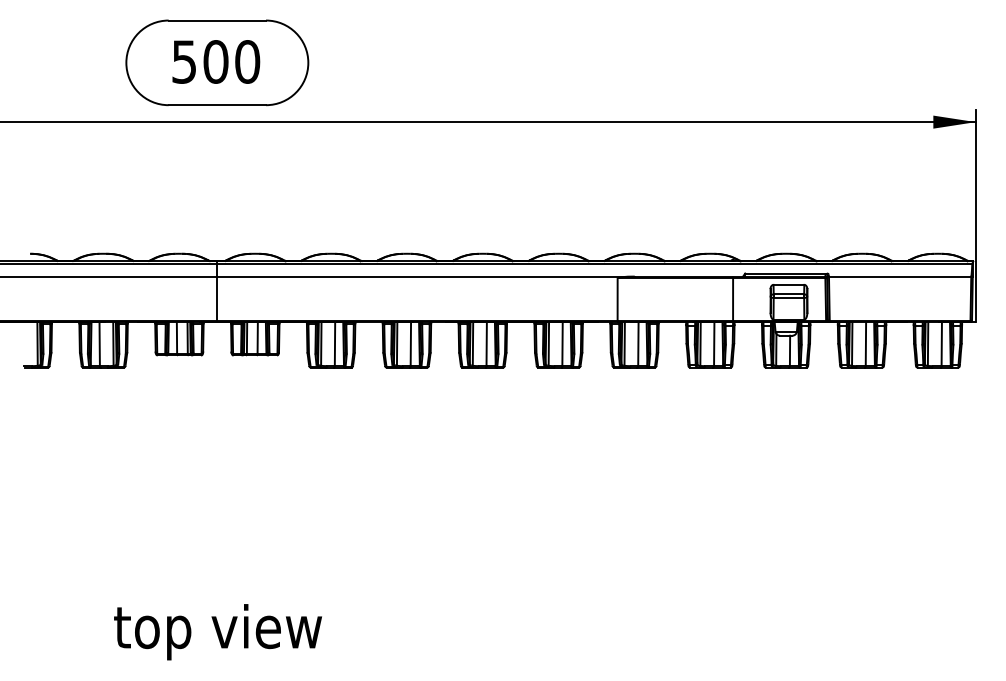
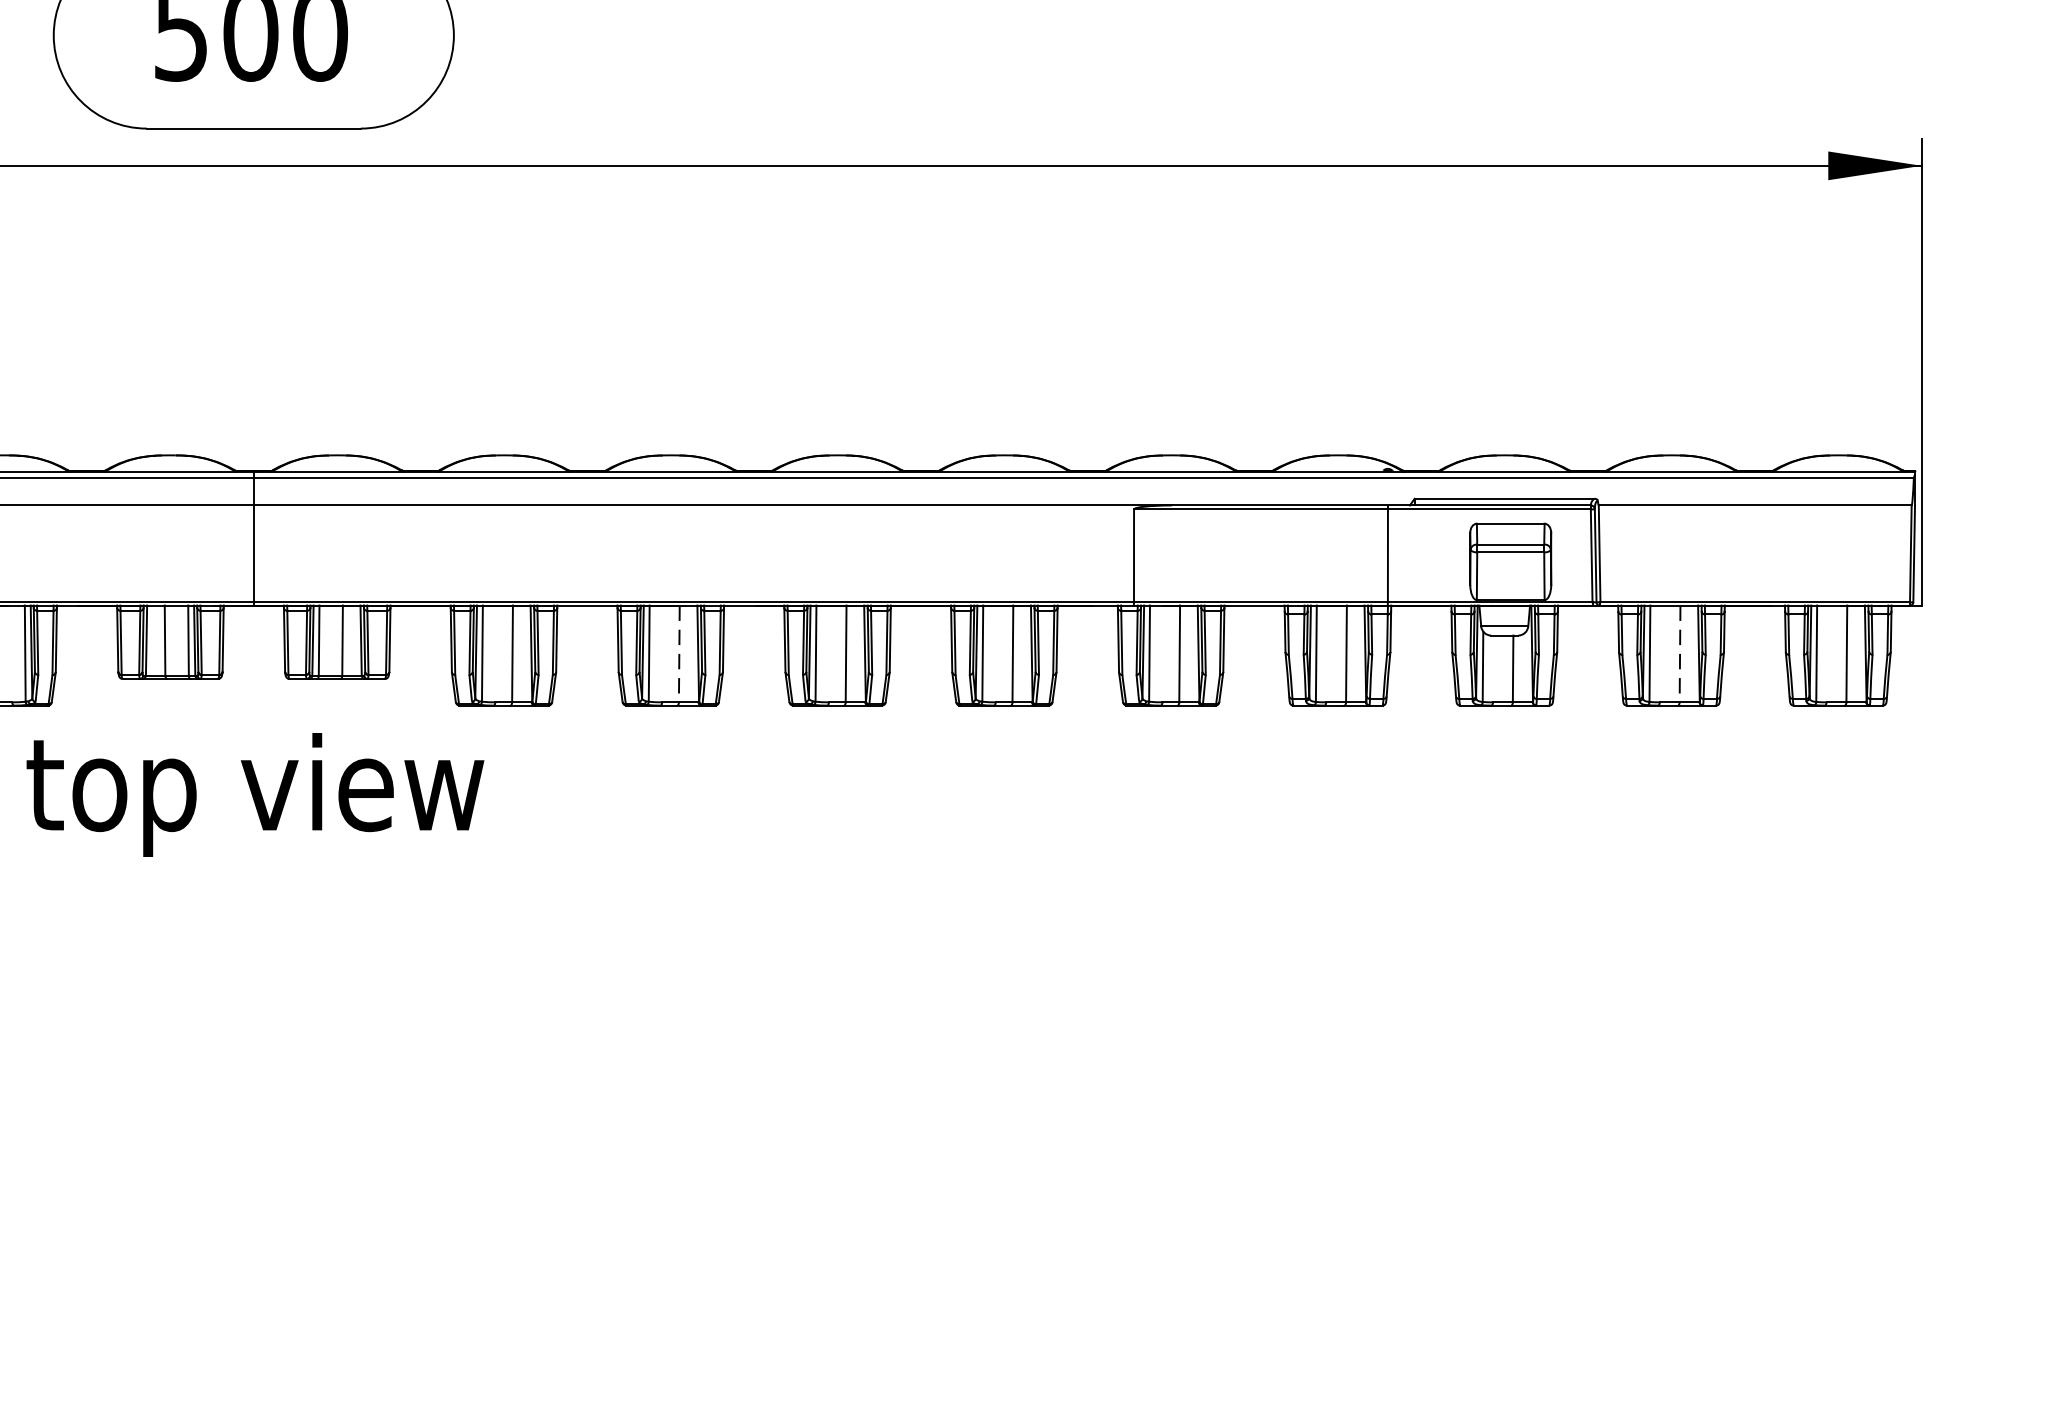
line: (410, 344) -> (678, 654), solid -> dashed
line: (865, 344) -> (1679, 654), solid -> dashed
text: (217, 632) -> (254, 795), moved

